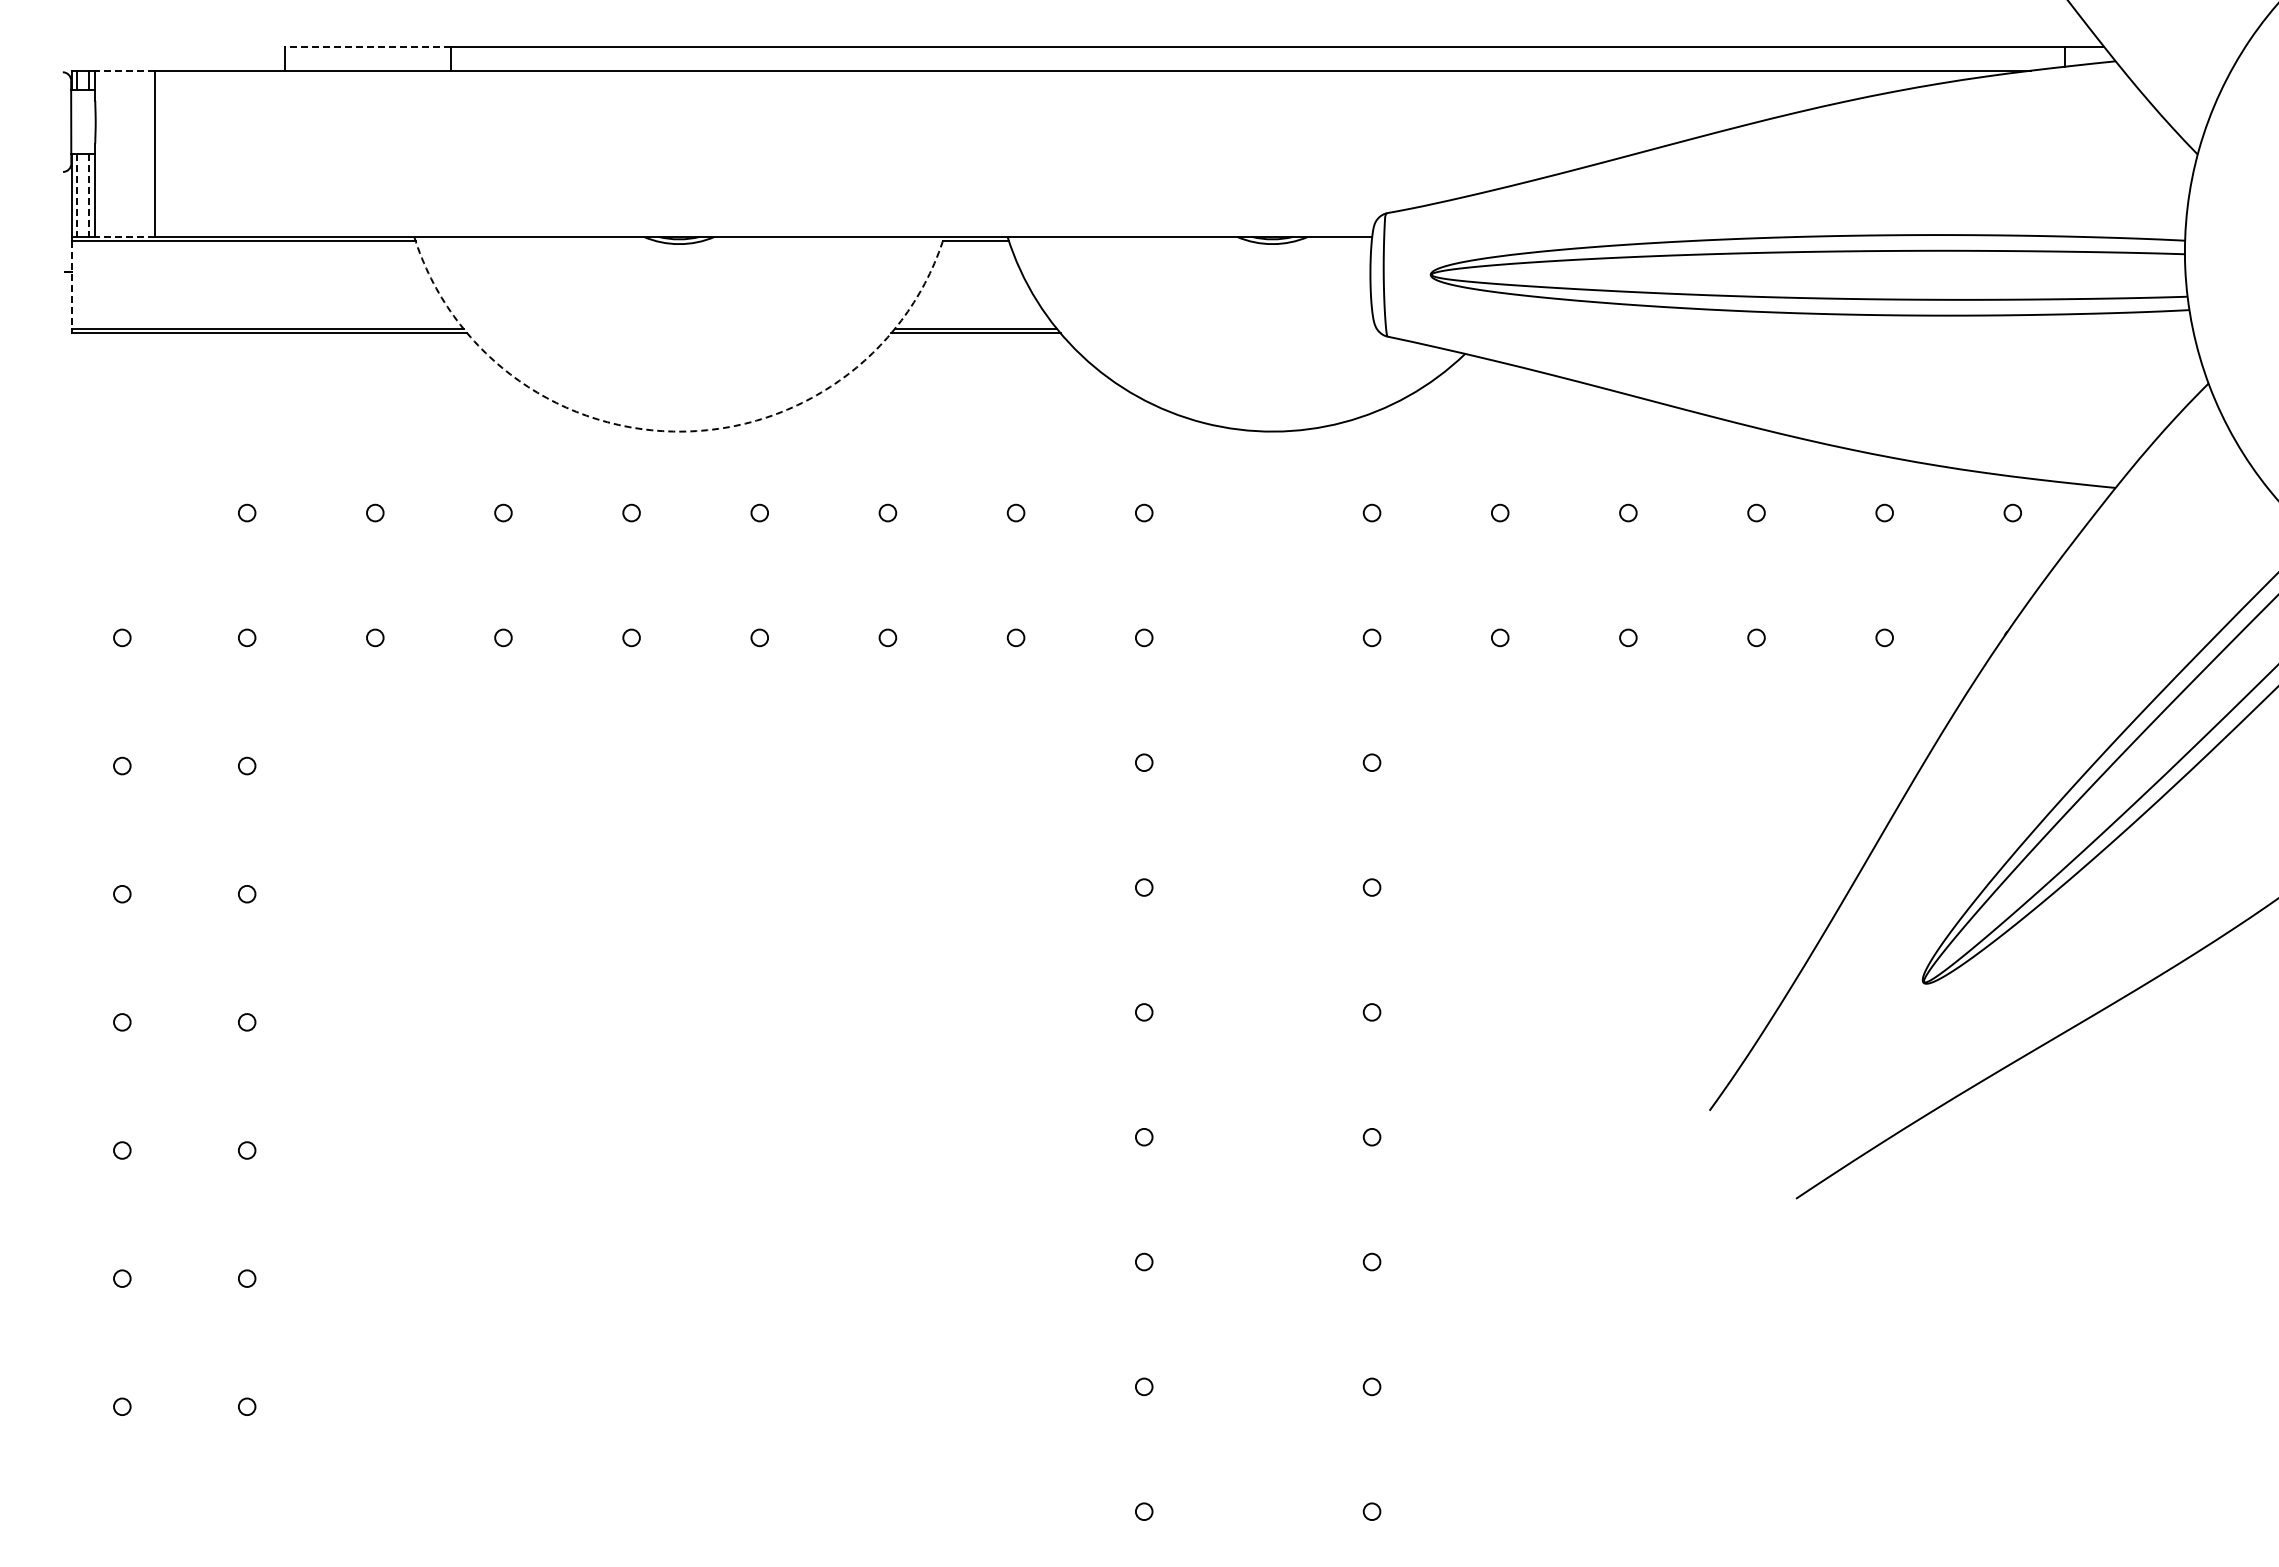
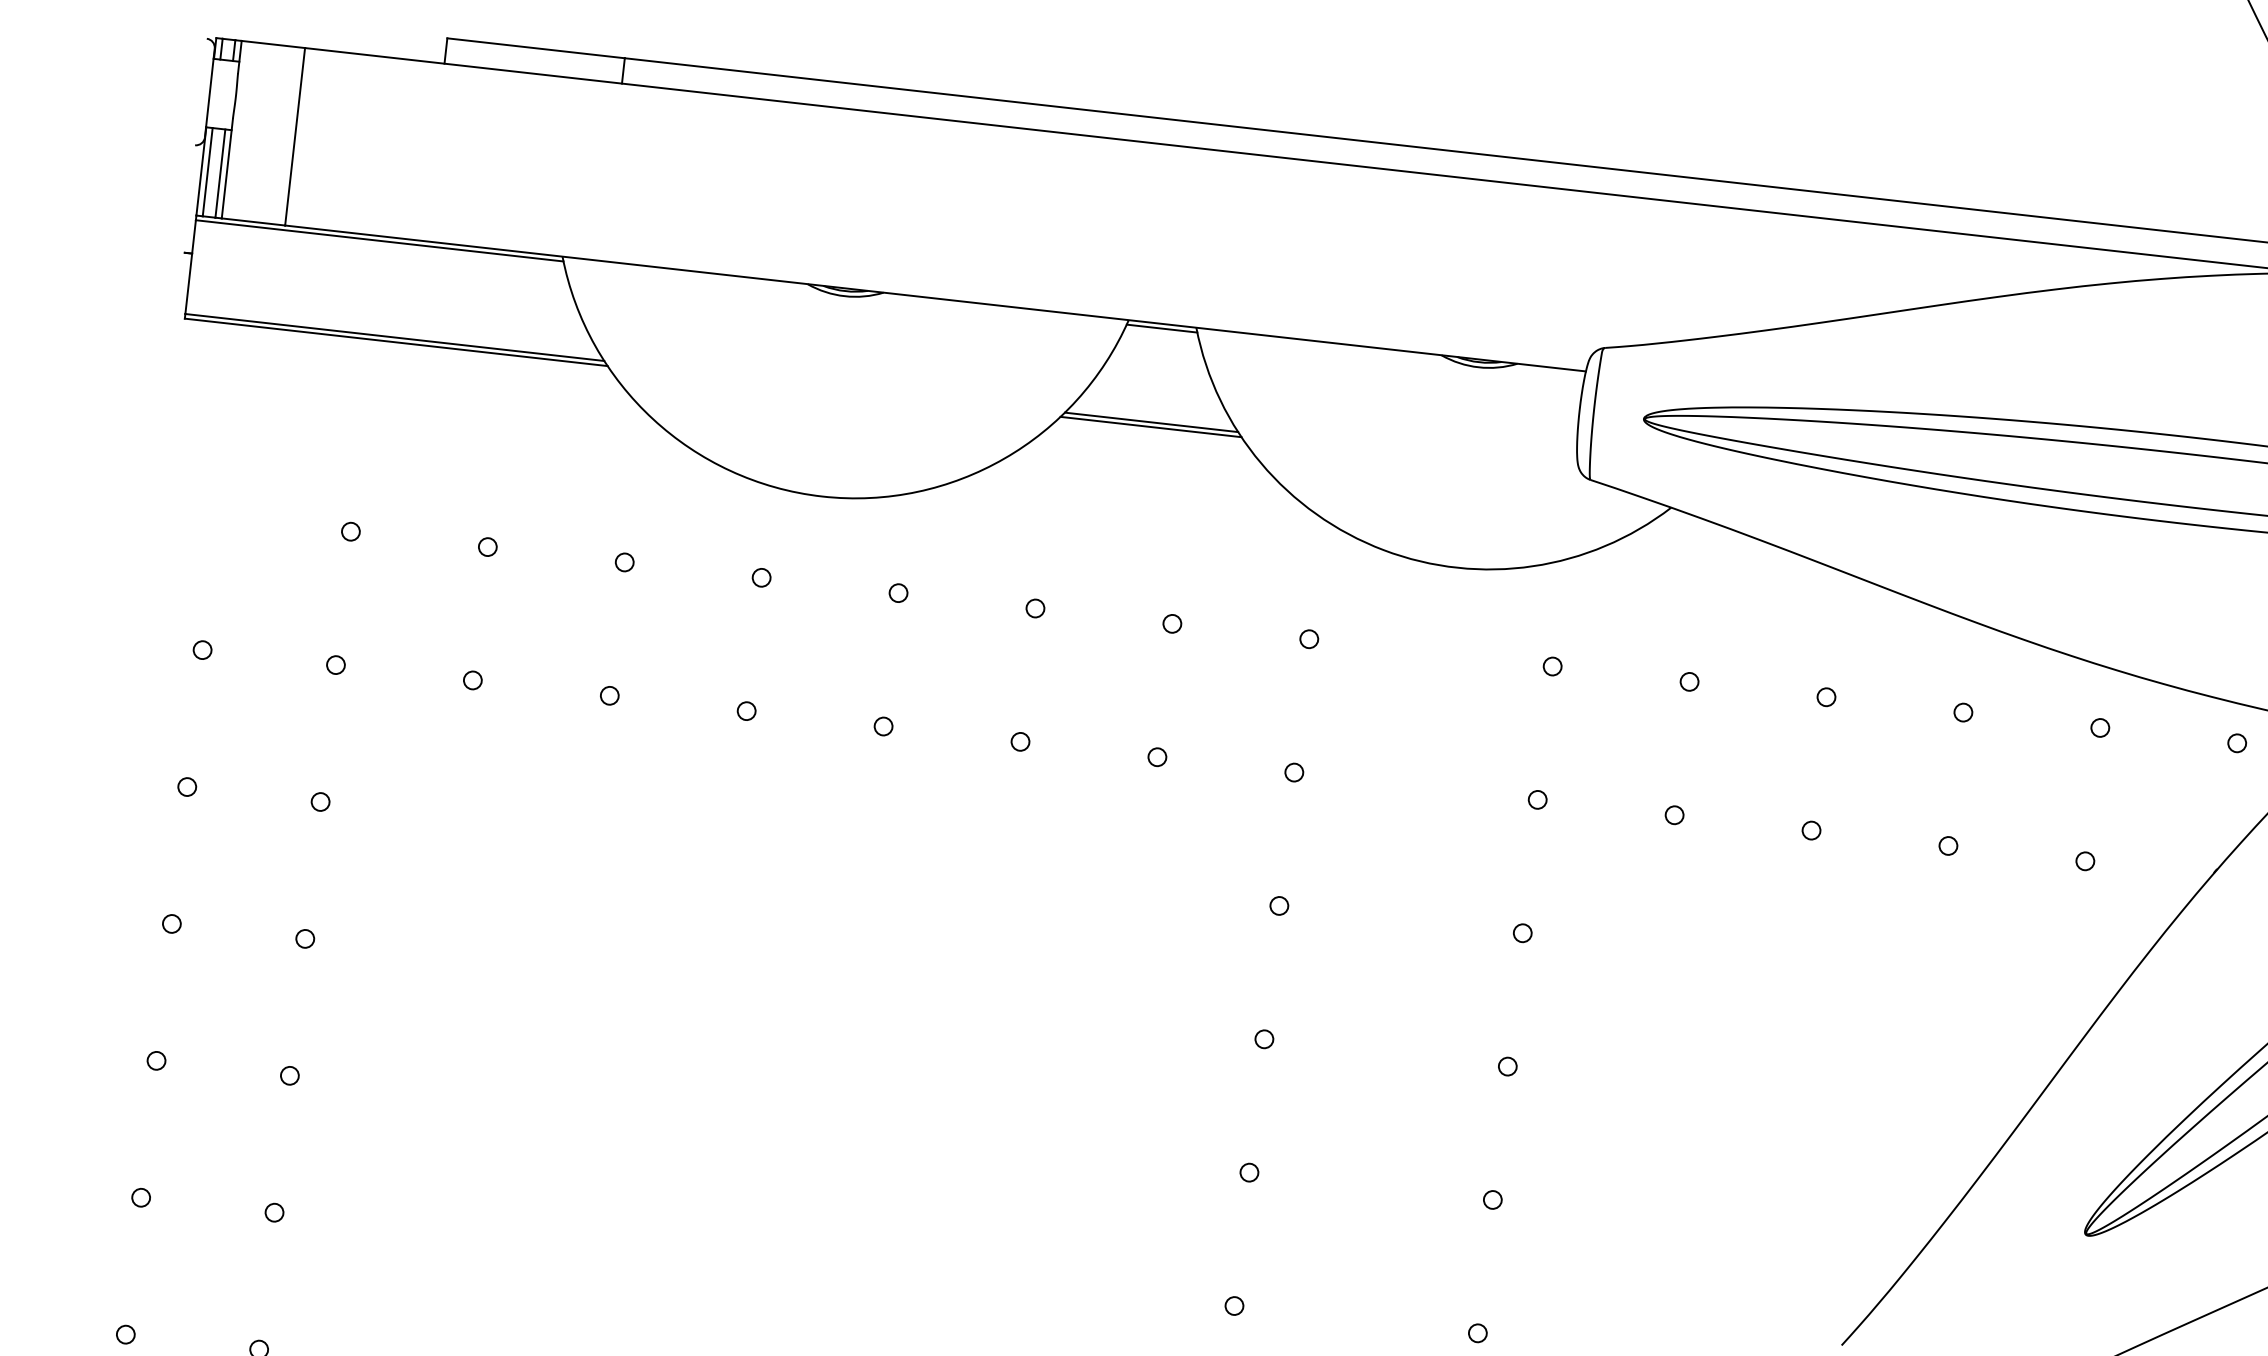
line: (367, 46) -> (535, 47), dashed -> solid
line: (124, 70) -> (272, 44), dashed -> solid
line: (77, 196) -> (207, 173), dashed -> solid
line: (89, 196) -> (220, 174), dashed -> solid
line: (124, 236) -> (253, 221), dashed -> solid
line: (71, 285) -> (190, 267), dashed -> solid
arc: (679, 431) -> (822, 496), dashed -> solid

